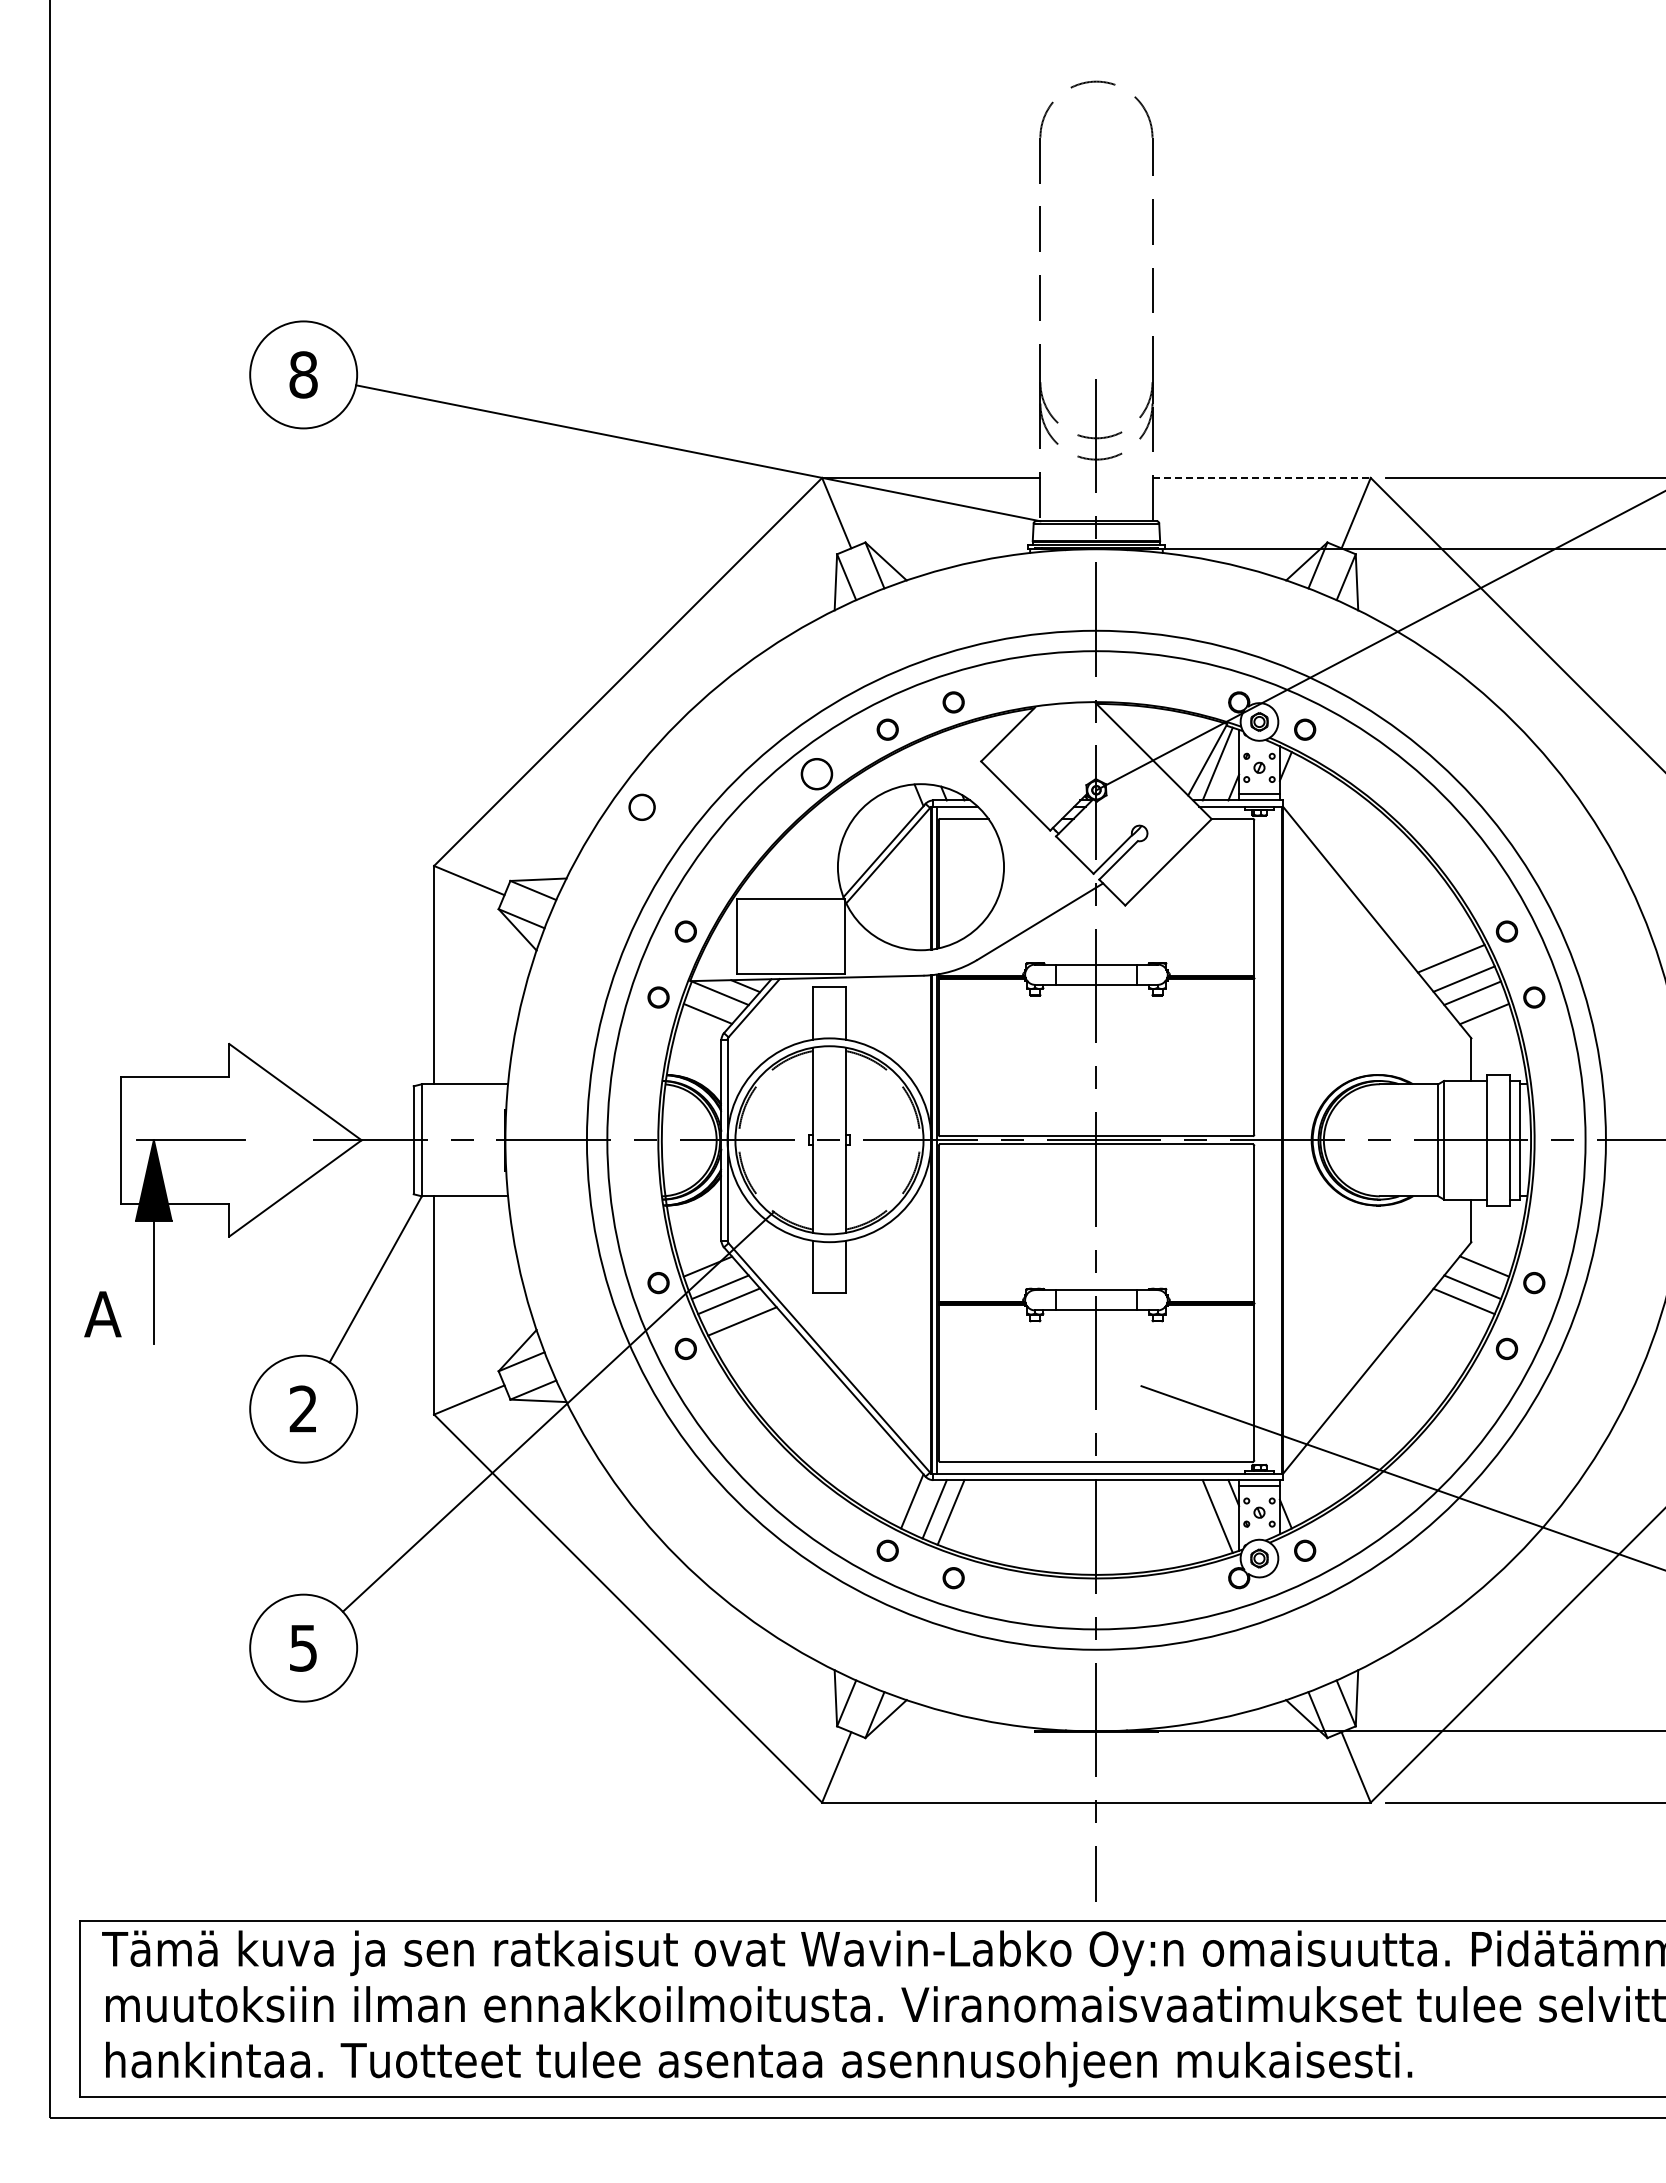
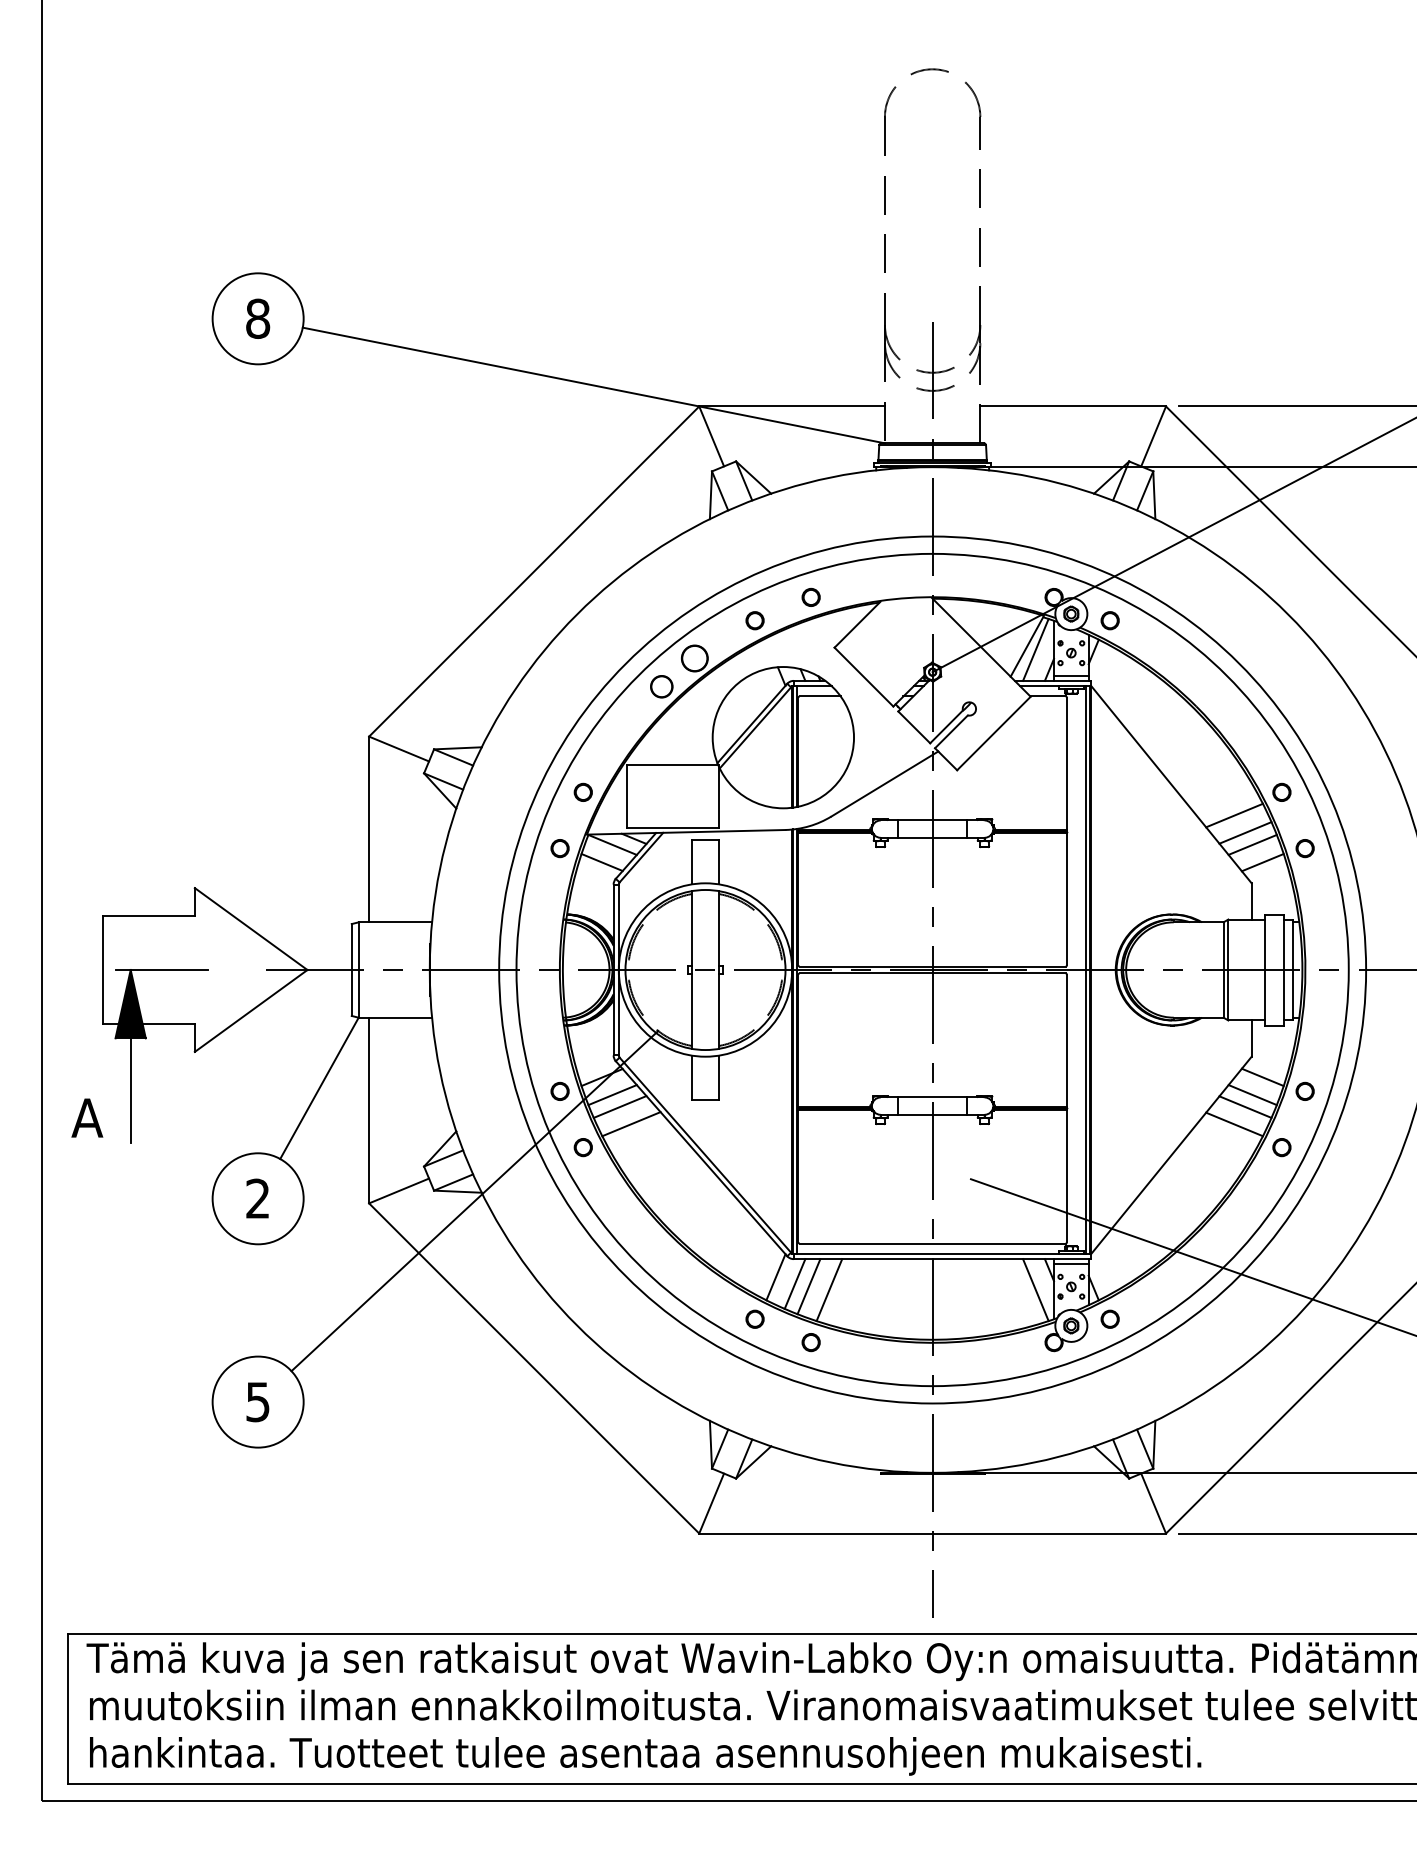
line: (1262, 477) -> (1073, 406), dashed -> solid
circle: (641, 806) -> (661, 686), moved
line: (1276, 1140) -> (1085, 970), added
line: (1450, 1321) -> (1233, 1124), added
line: (975, 1516) -> (829, 1290), added

